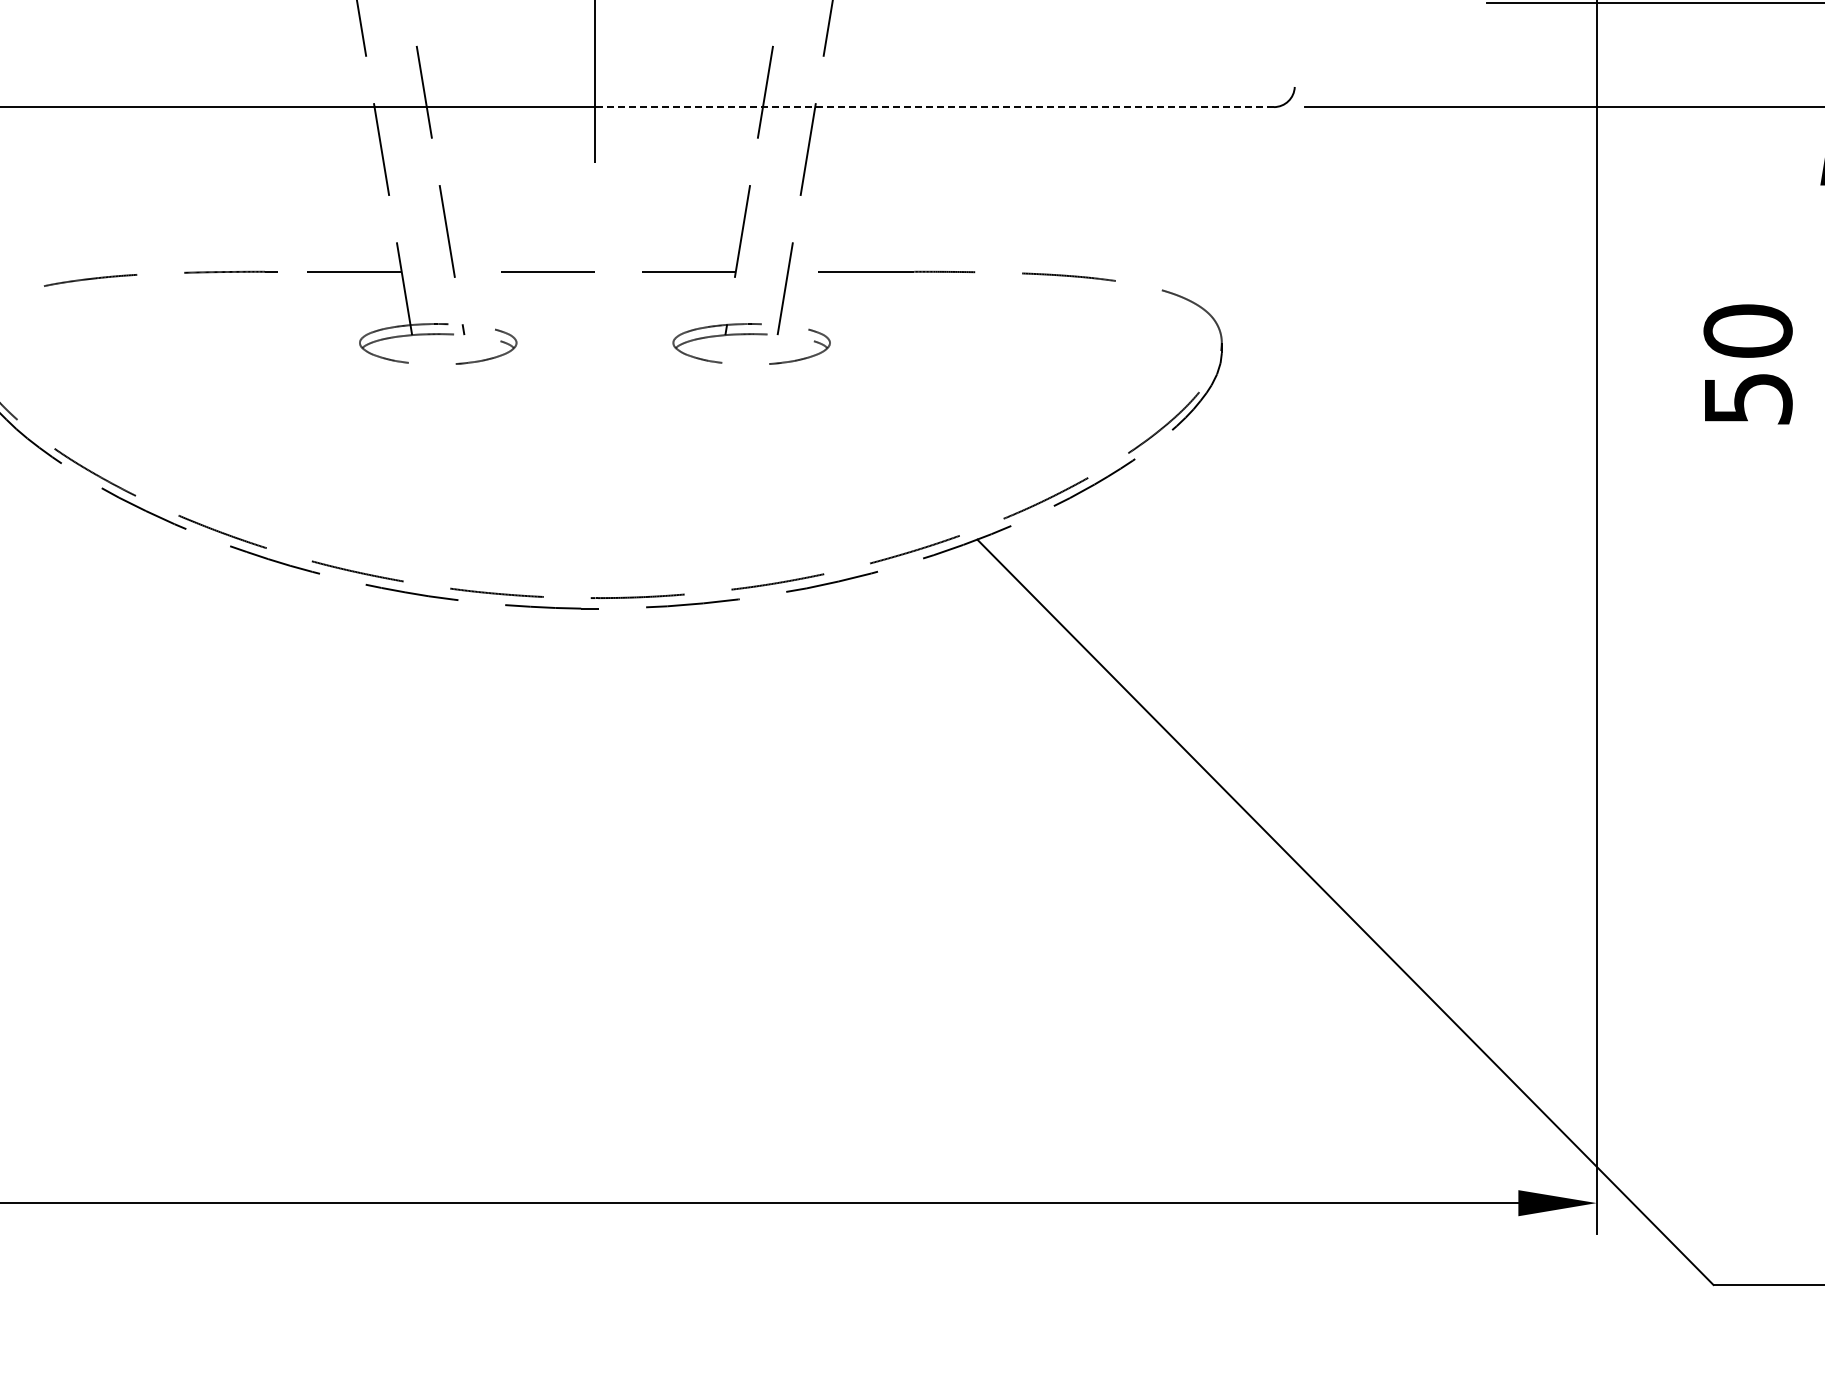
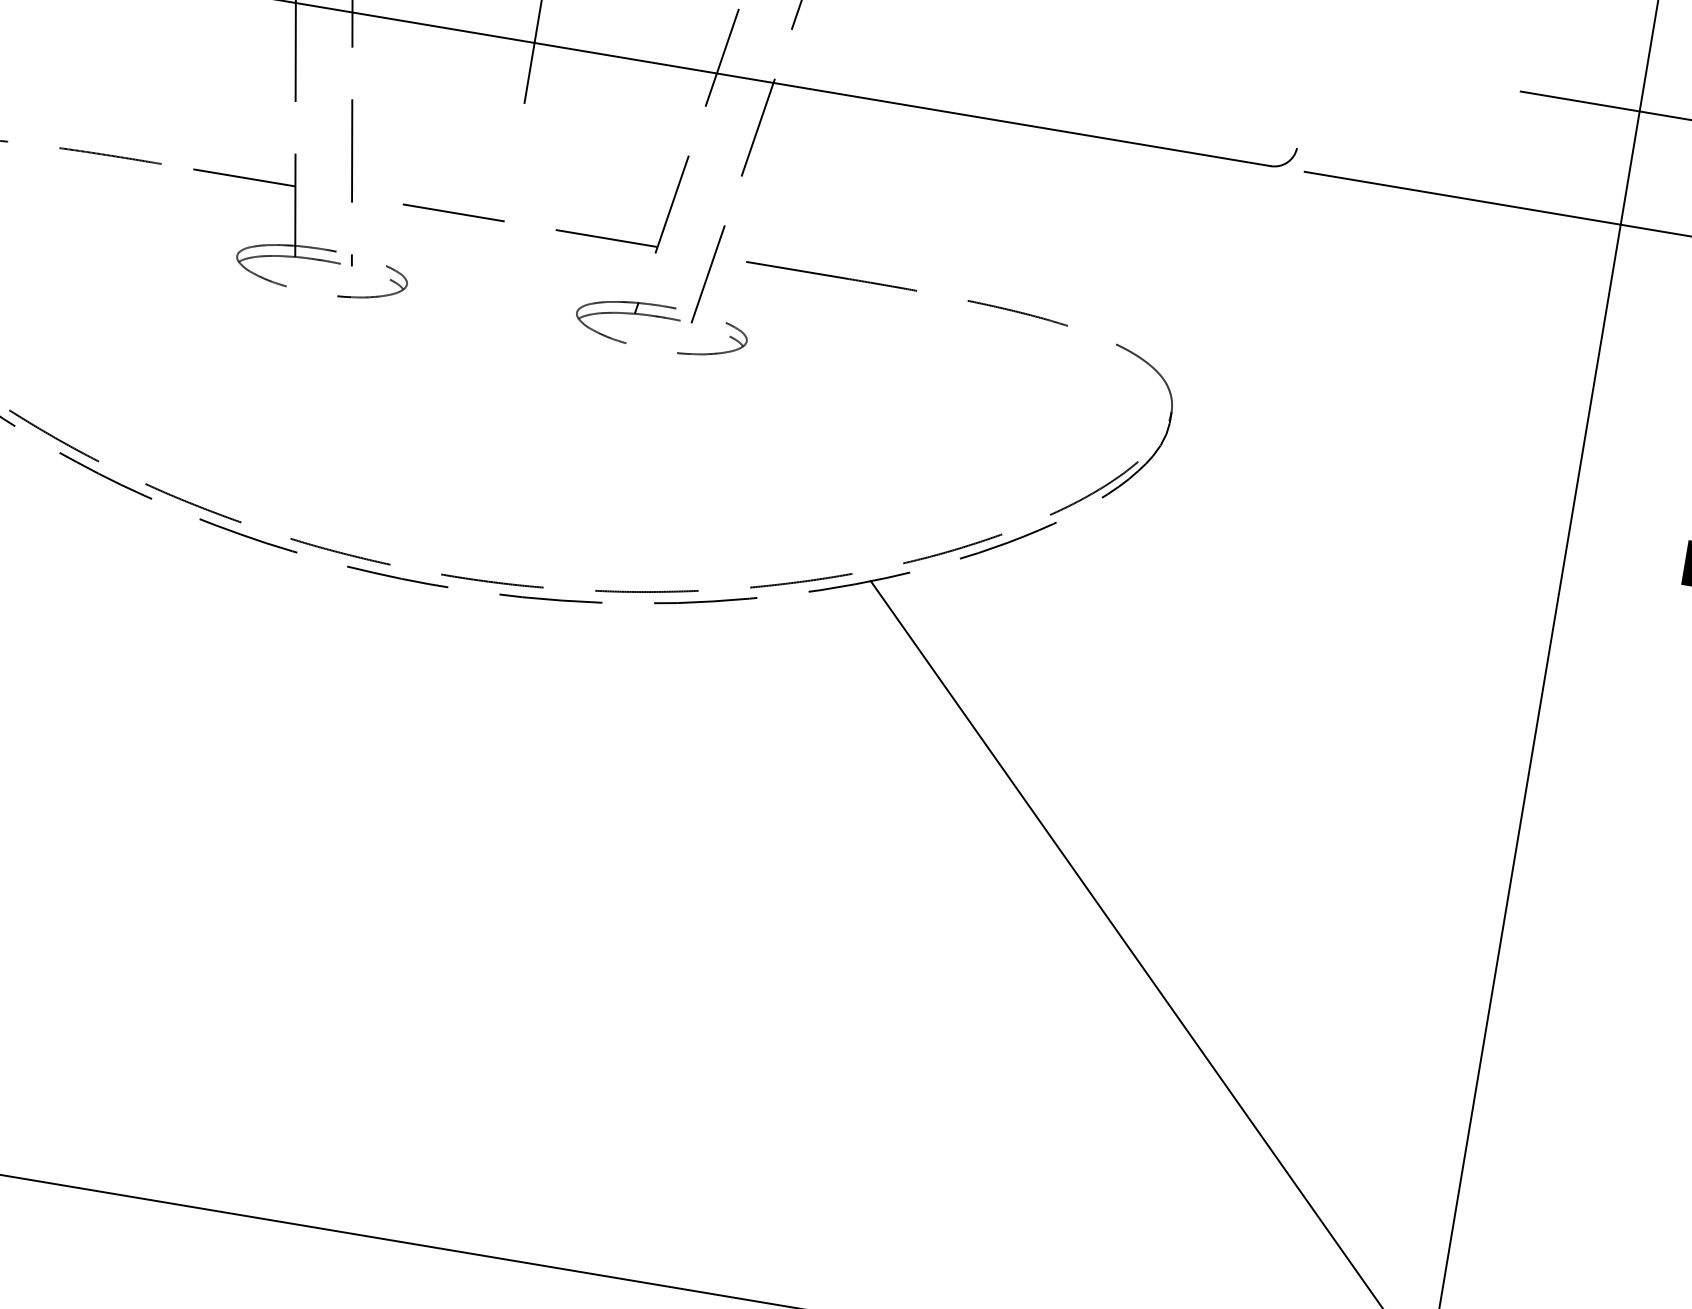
line: (934, 107) -> (902, 104), dashed -> solid

